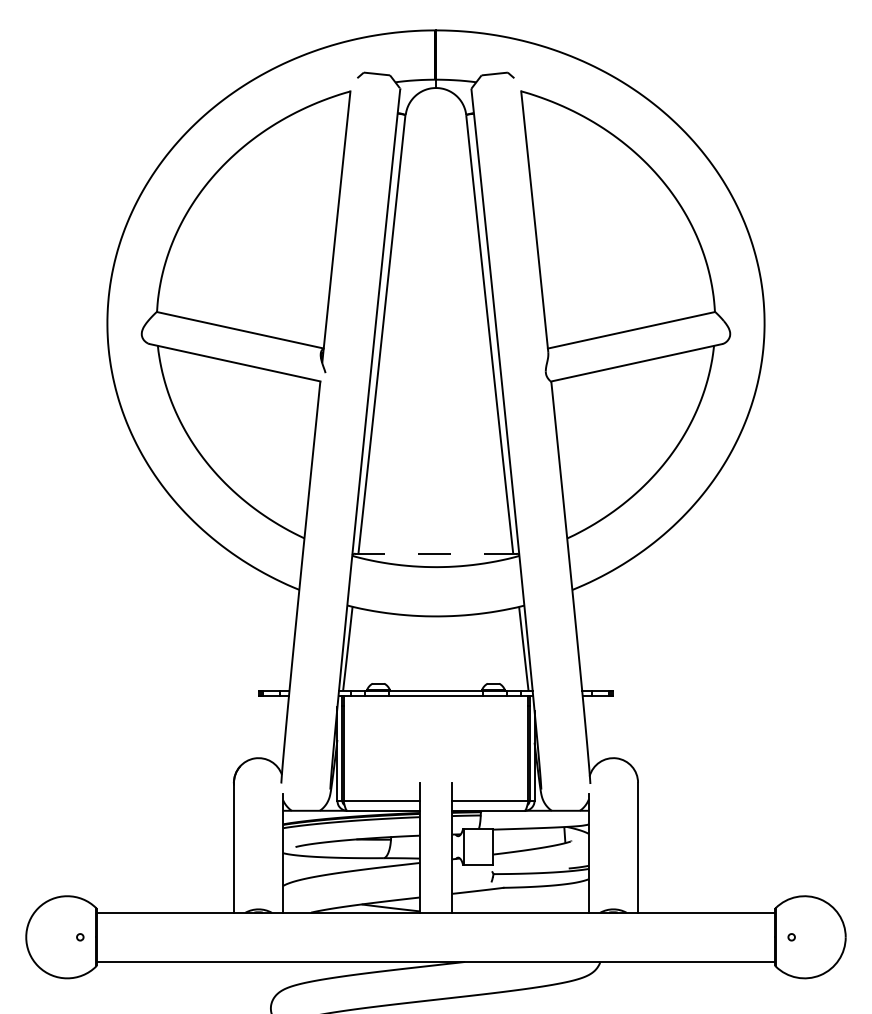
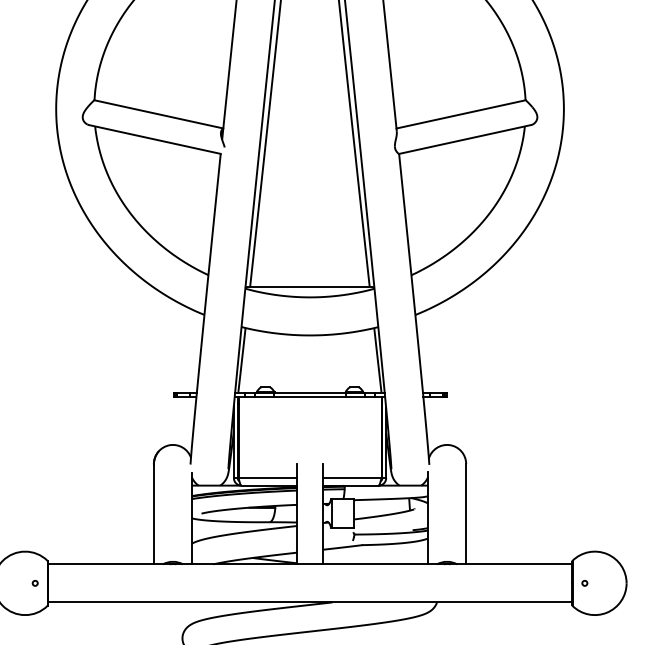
line: (435, 553) -> (309, 286), dashed -> solid

